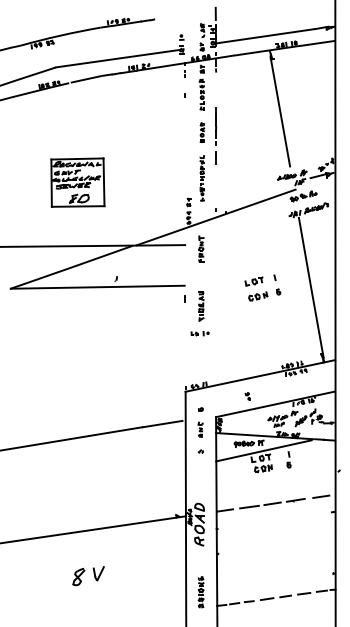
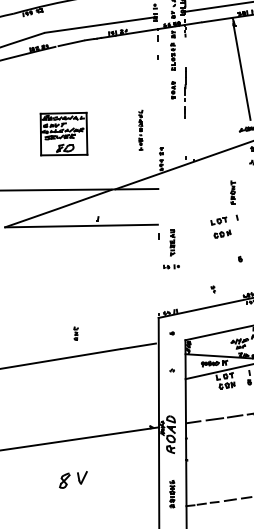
part: (201, 178) -> (140, 130), moved
part: (201, 248) -> (233, 191), moved
part: (278, 291) -> (240, 258), moved
part: (247, 396) -> (213, 289), moved
part: (200, 429) -> (75, 333), moved

